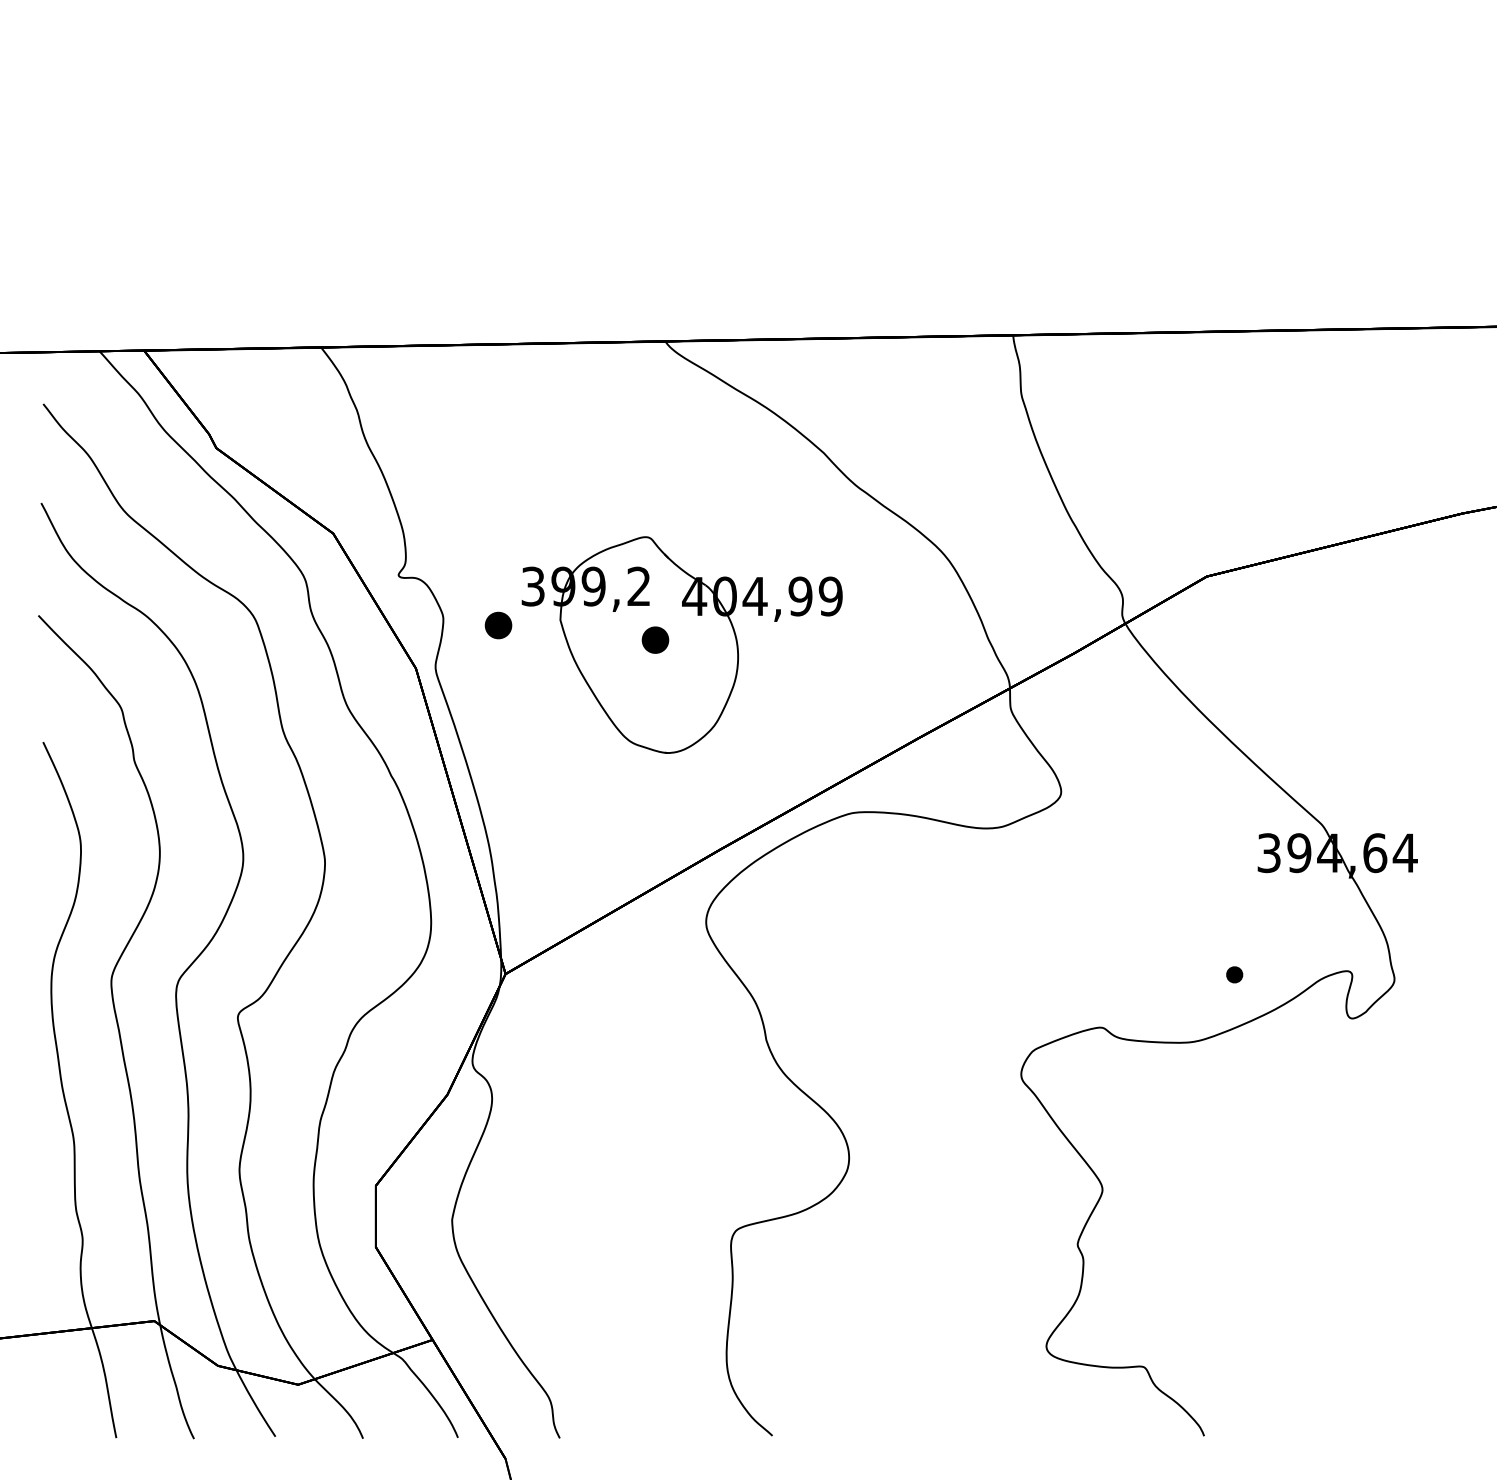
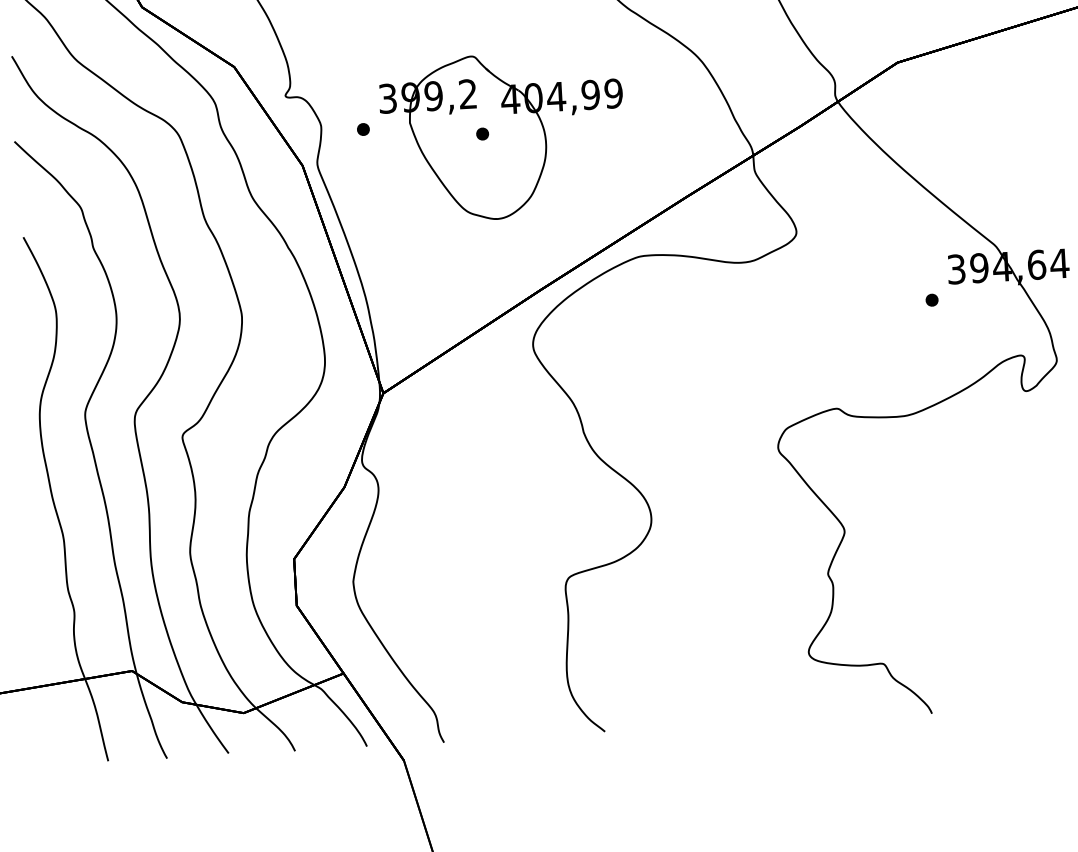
part: (498, 624) -> (363, 128), size x0.62
part: (654, 639) -> (482, 133), size x0.62
part: (1234, 974) -> (931, 299), moved

